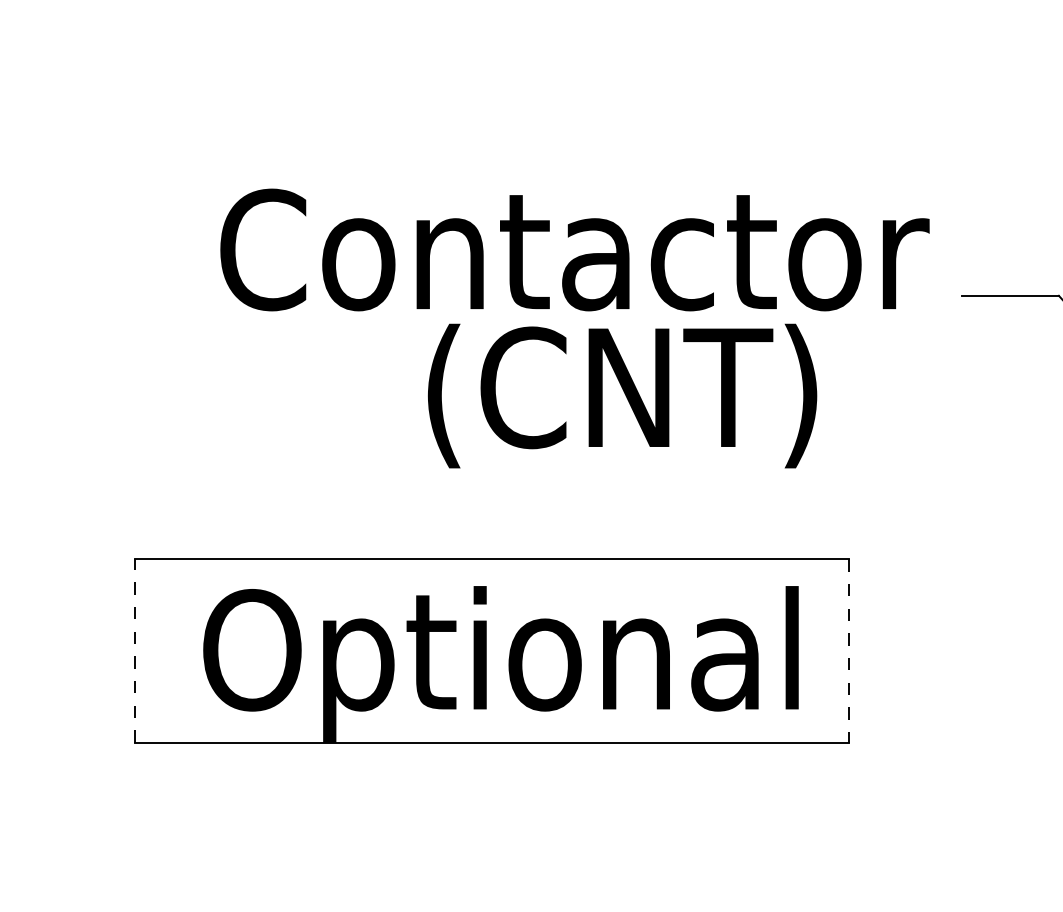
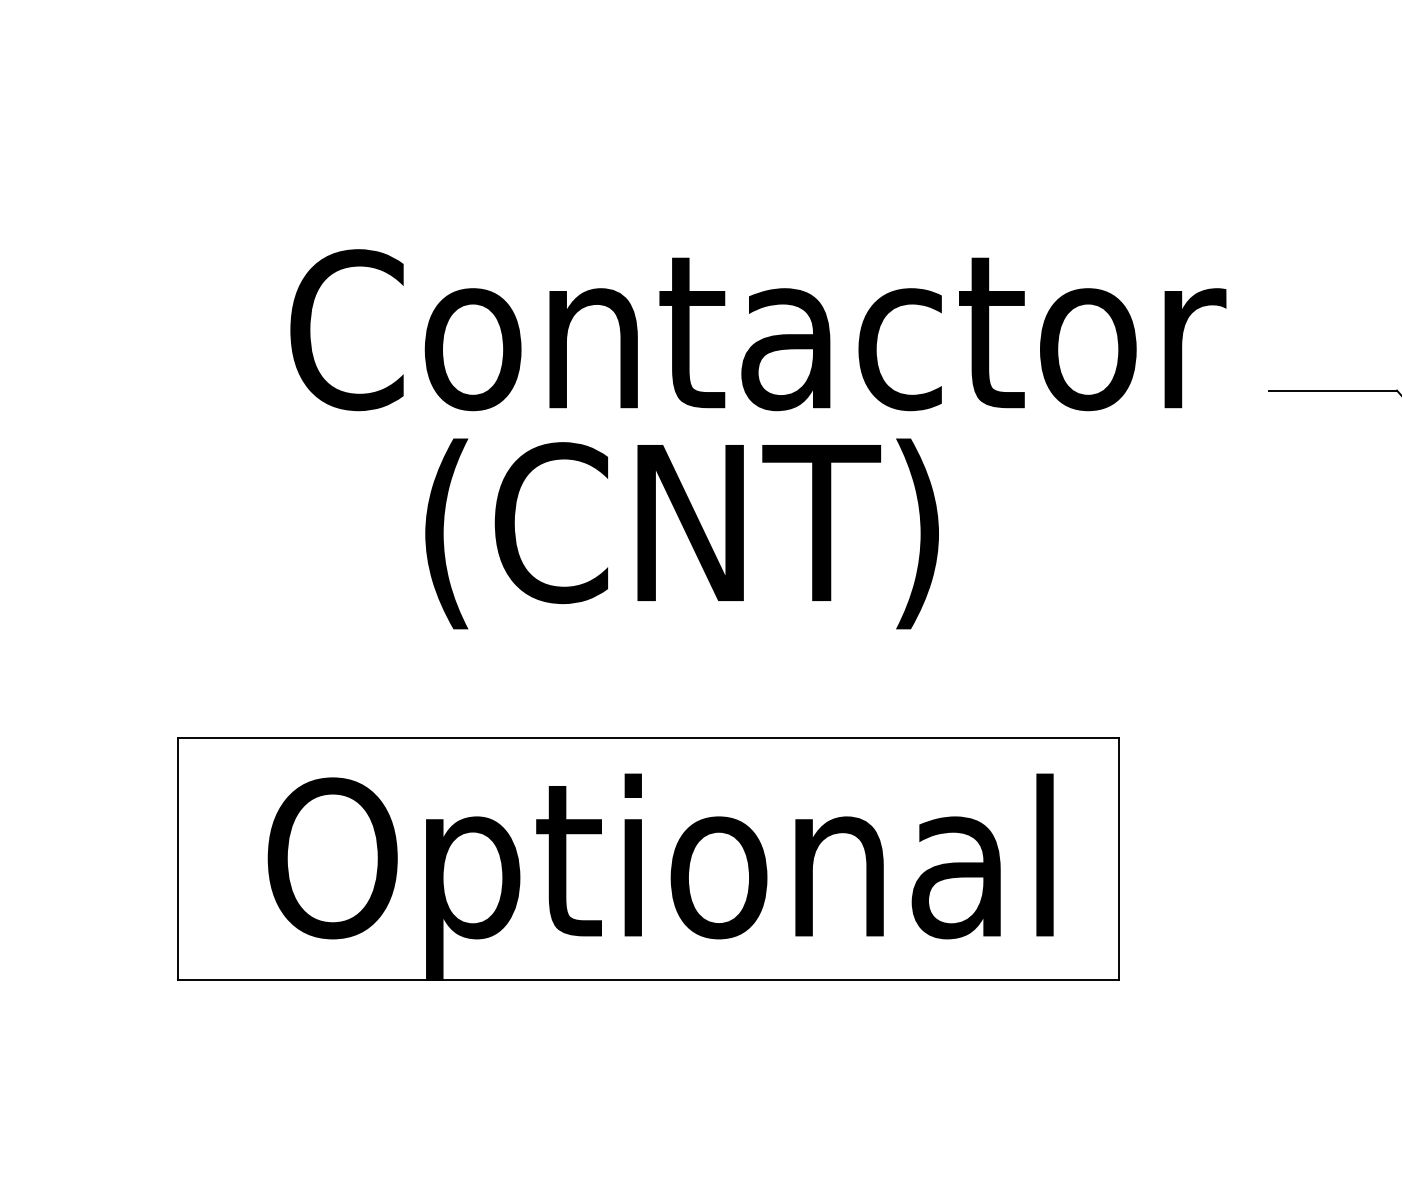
text: (622, 395) -> (681, 533), moved
line: (134, 651) -> (177, 859), dashed -> solid
line: (848, 651) -> (1119, 859), dashed -> solid

